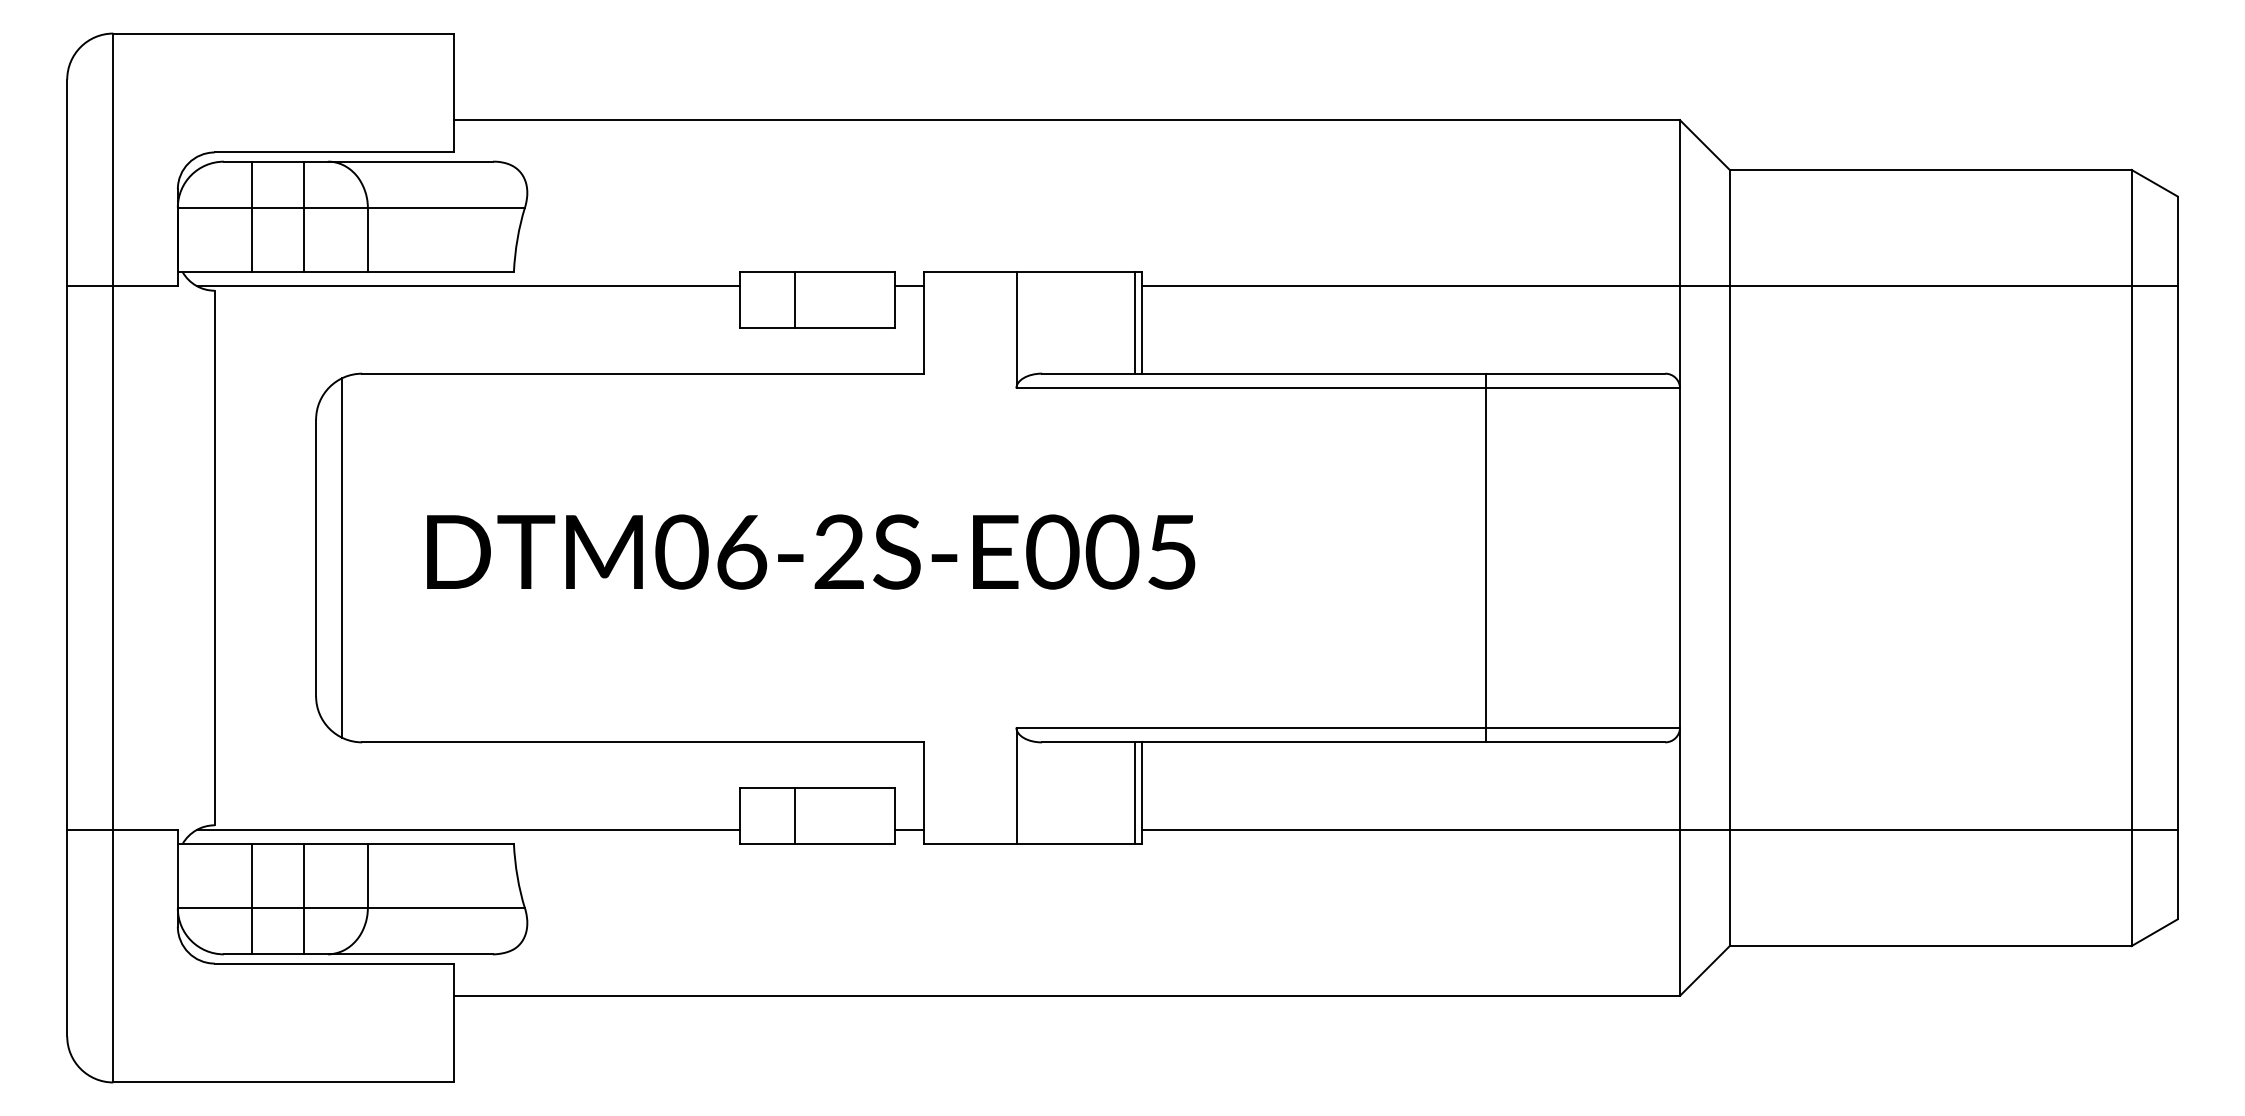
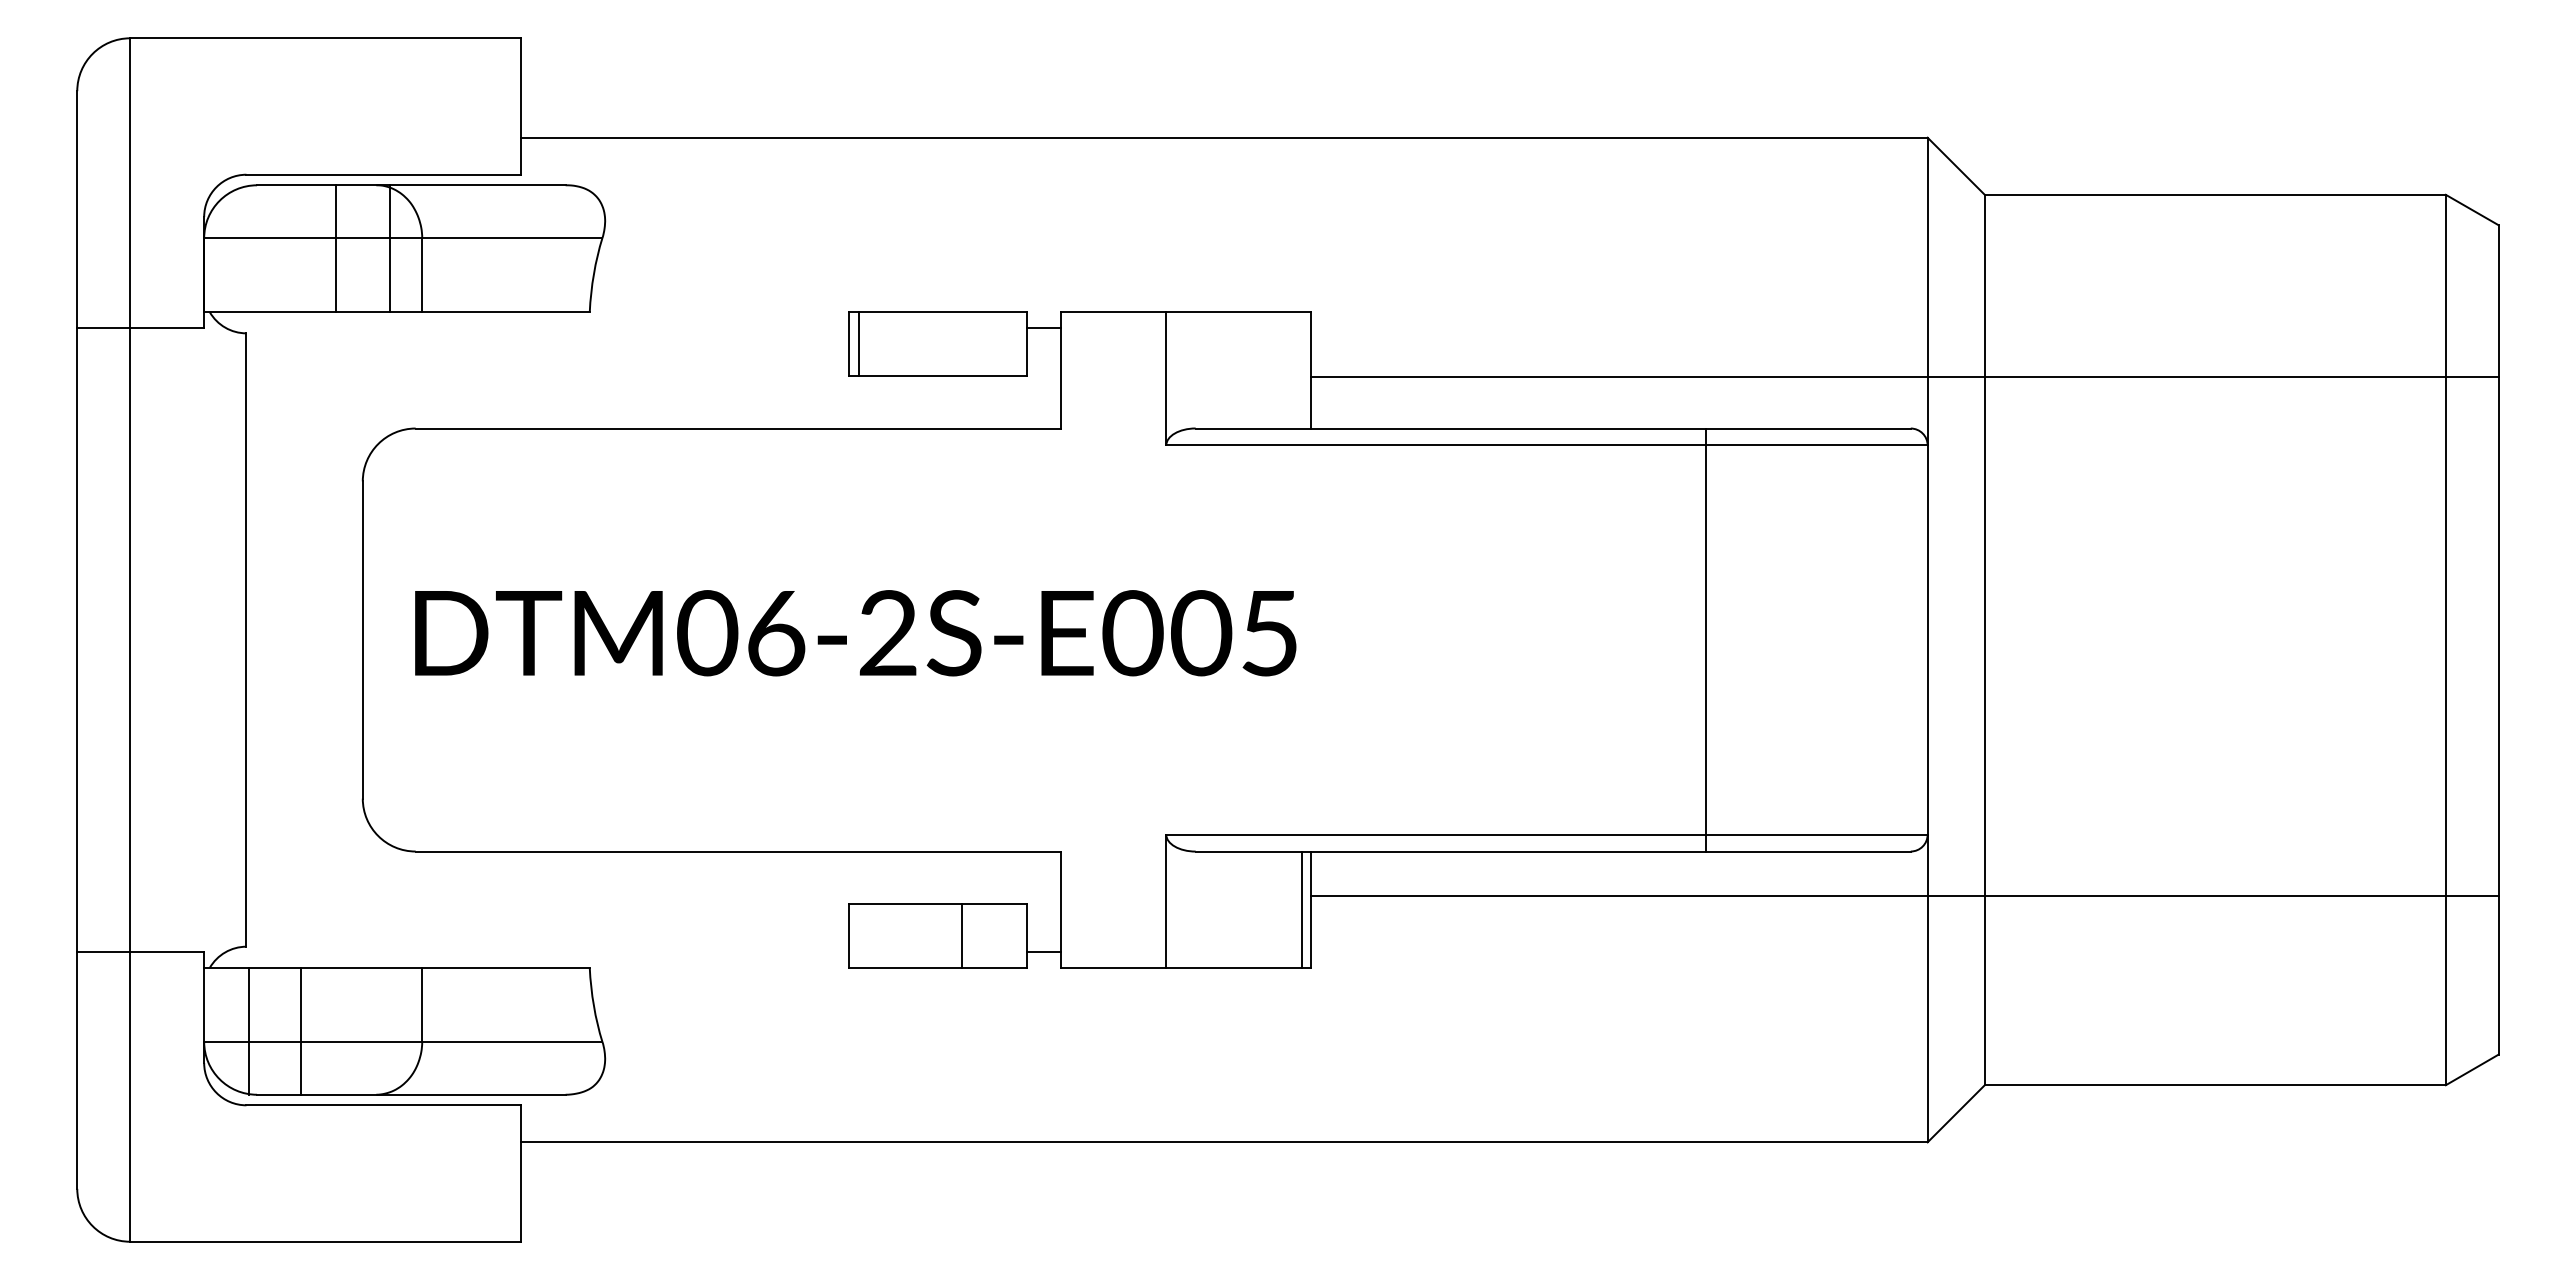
line: (251, 216) -> (335, 248), moved
line: (303, 216) -> (389, 248), moved
line: (468, 286) -> (537, 328), removed
line: (1659, 286) -> (1904, 377), moved
line: (795, 299) -> (858, 343), moved
line: (1135, 323) -> (1302, 370), removed
text: (810, 552) -> (855, 633), moved
line: (341, 557) -> (392, 639), removed
line: (795, 815) -> (961, 935), moved
line: (468, 829) -> (537, 951), removed
line: (1659, 829) -> (1904, 895), moved
line: (251, 898) -> (248, 1030), moved
line: (303, 898) -> (300, 1030), moved

